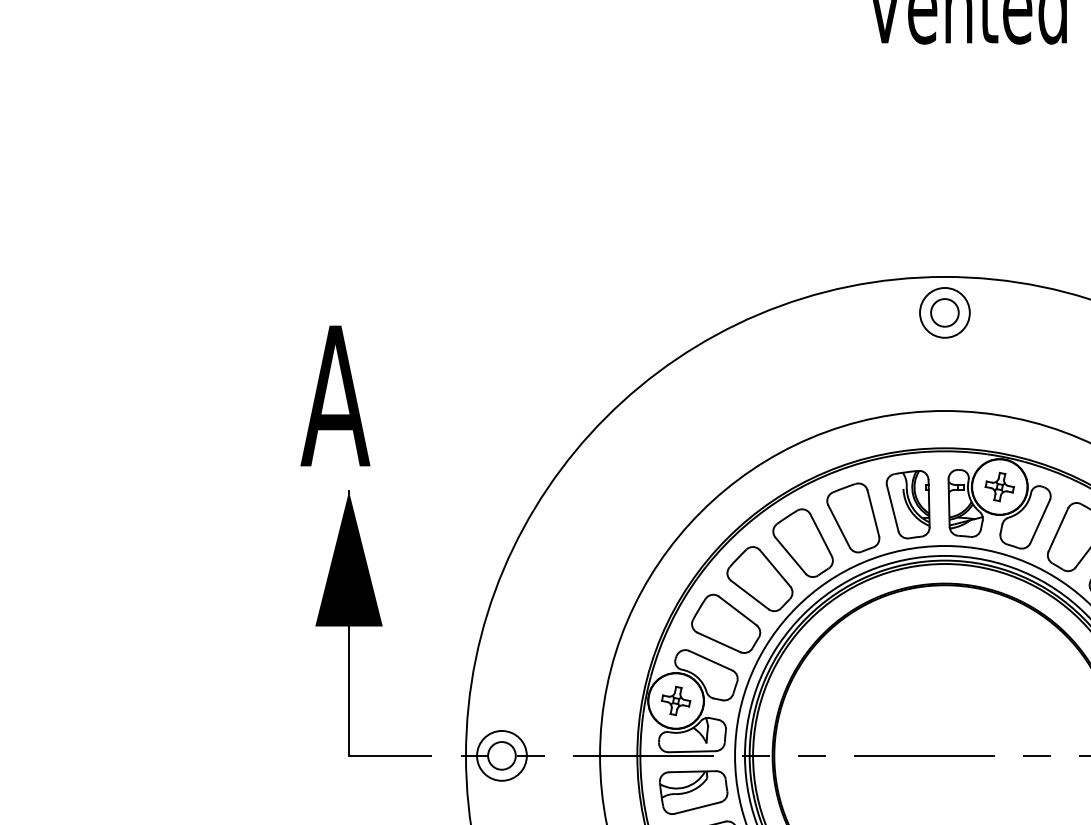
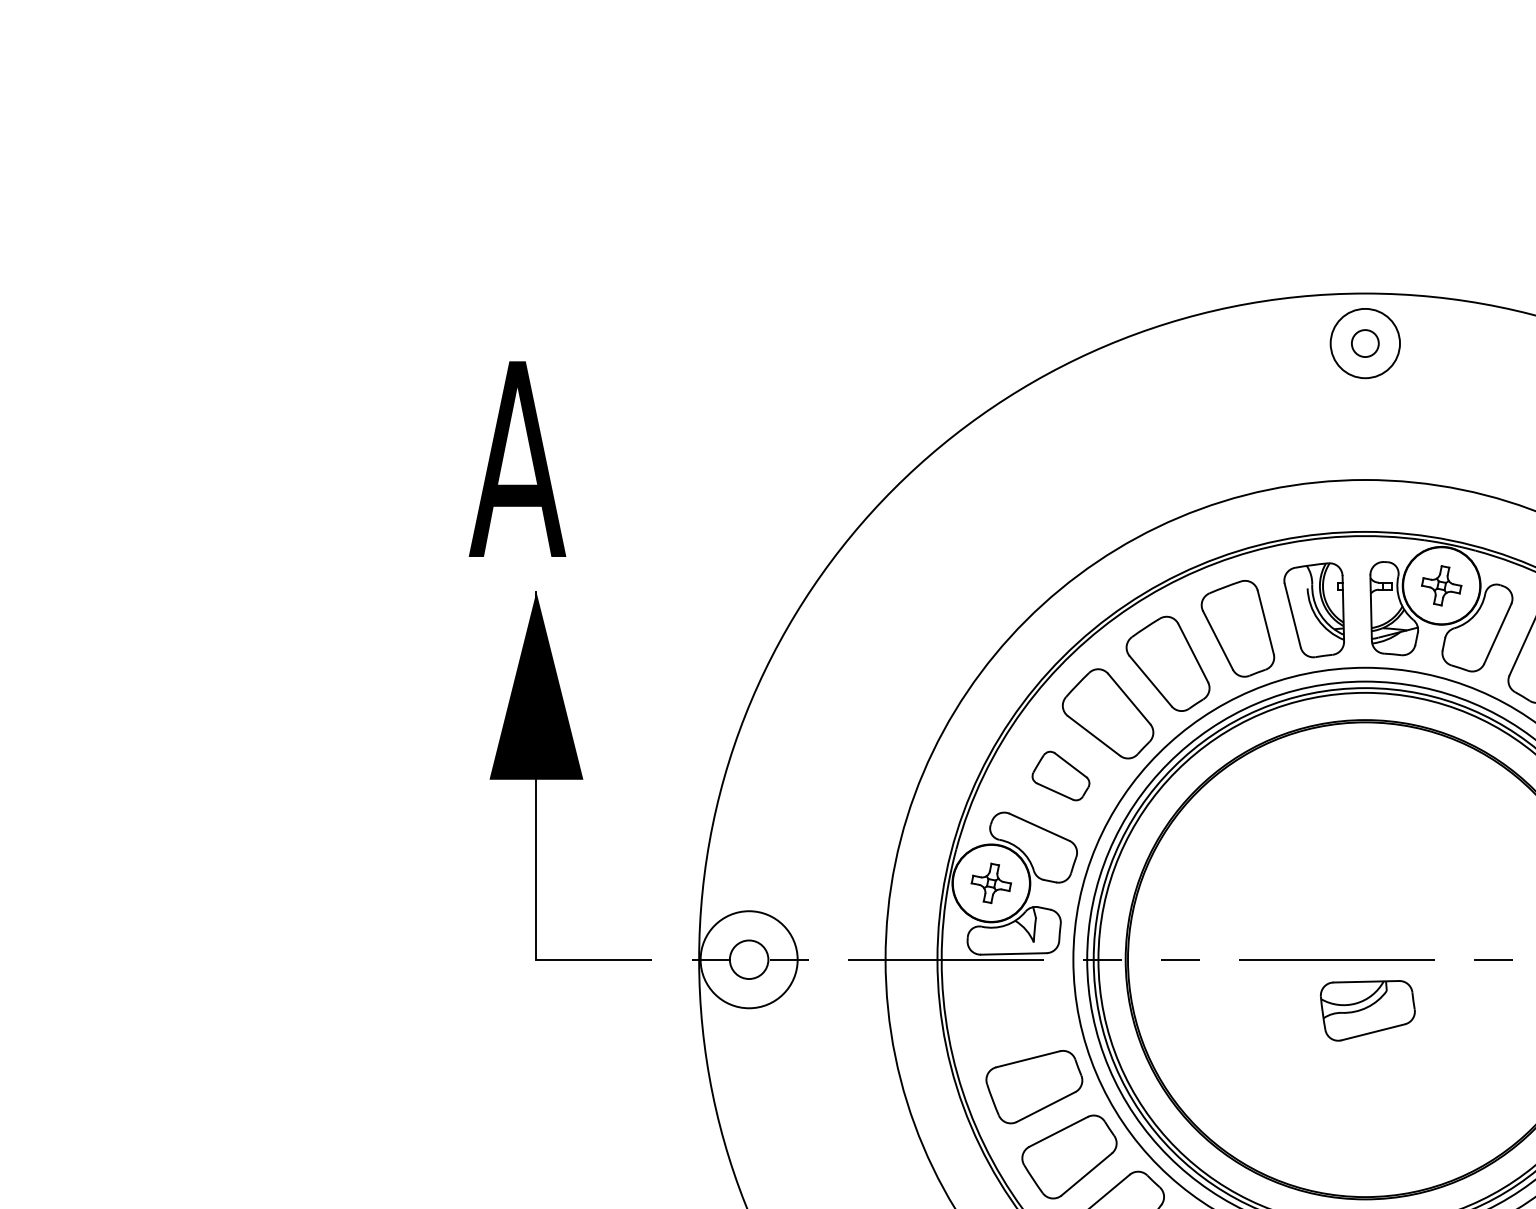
circle: (945, 312) -> (1365, 343), size x0.7
part: (725, 623) -> (1060, 775), size x0.6
circle: (501, 755) -> (748, 959), size x1.4
part: (693, 792) -> (1367, 1010), moved

